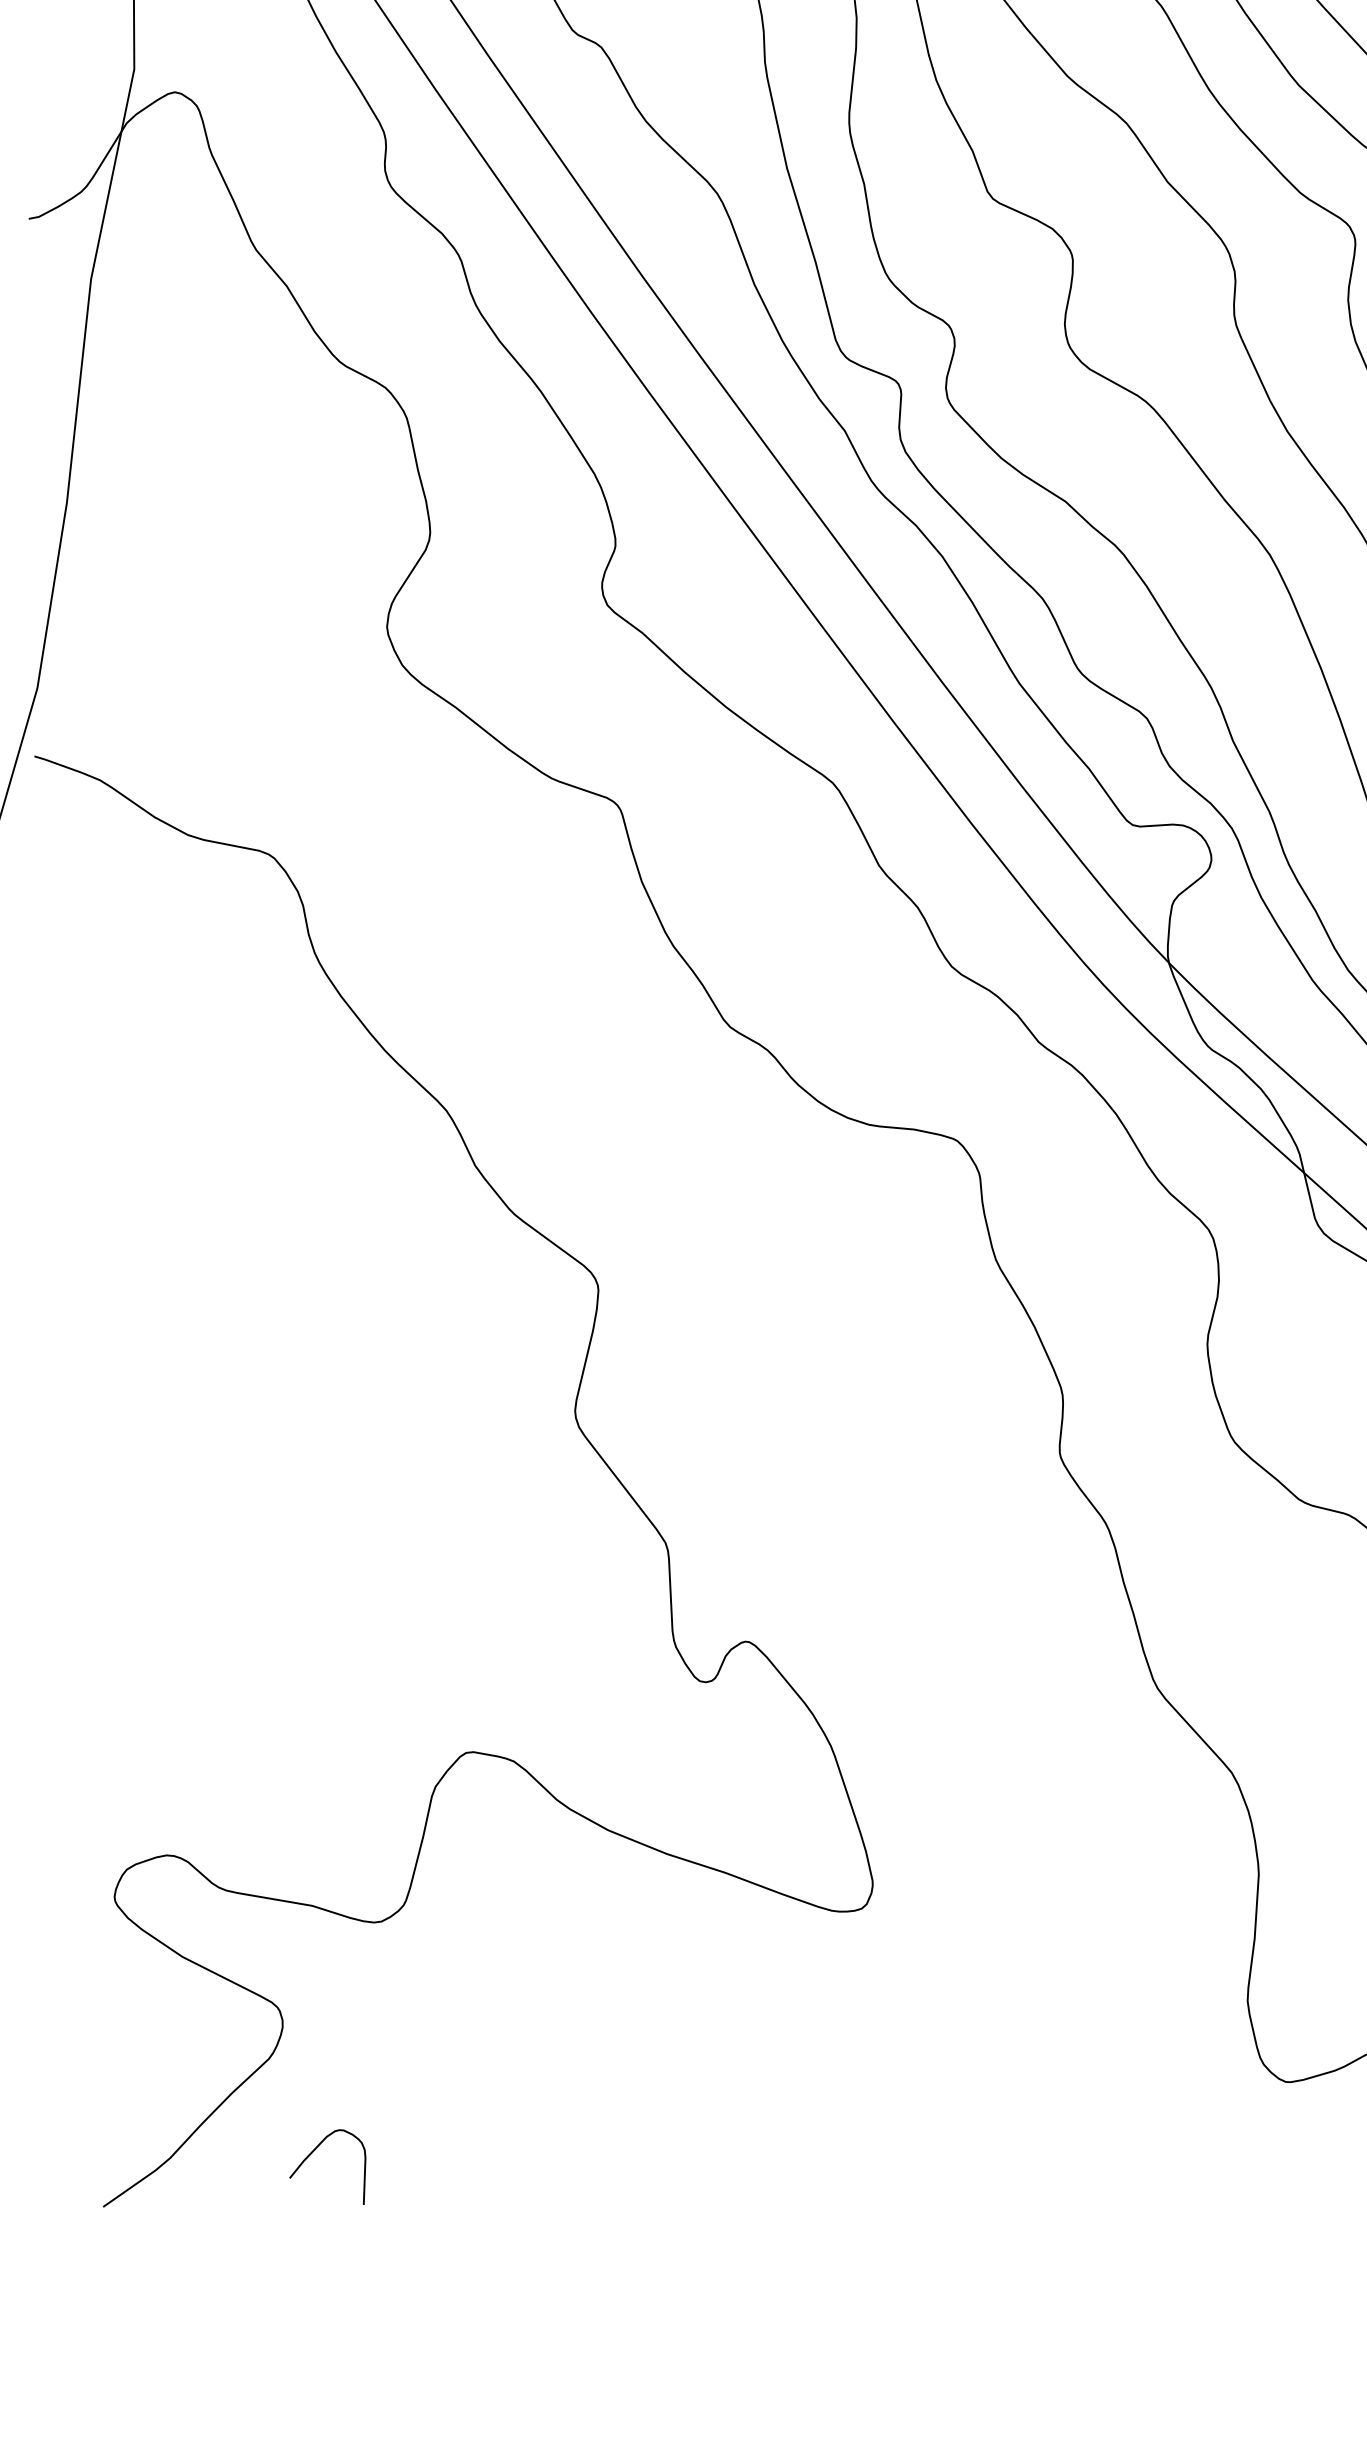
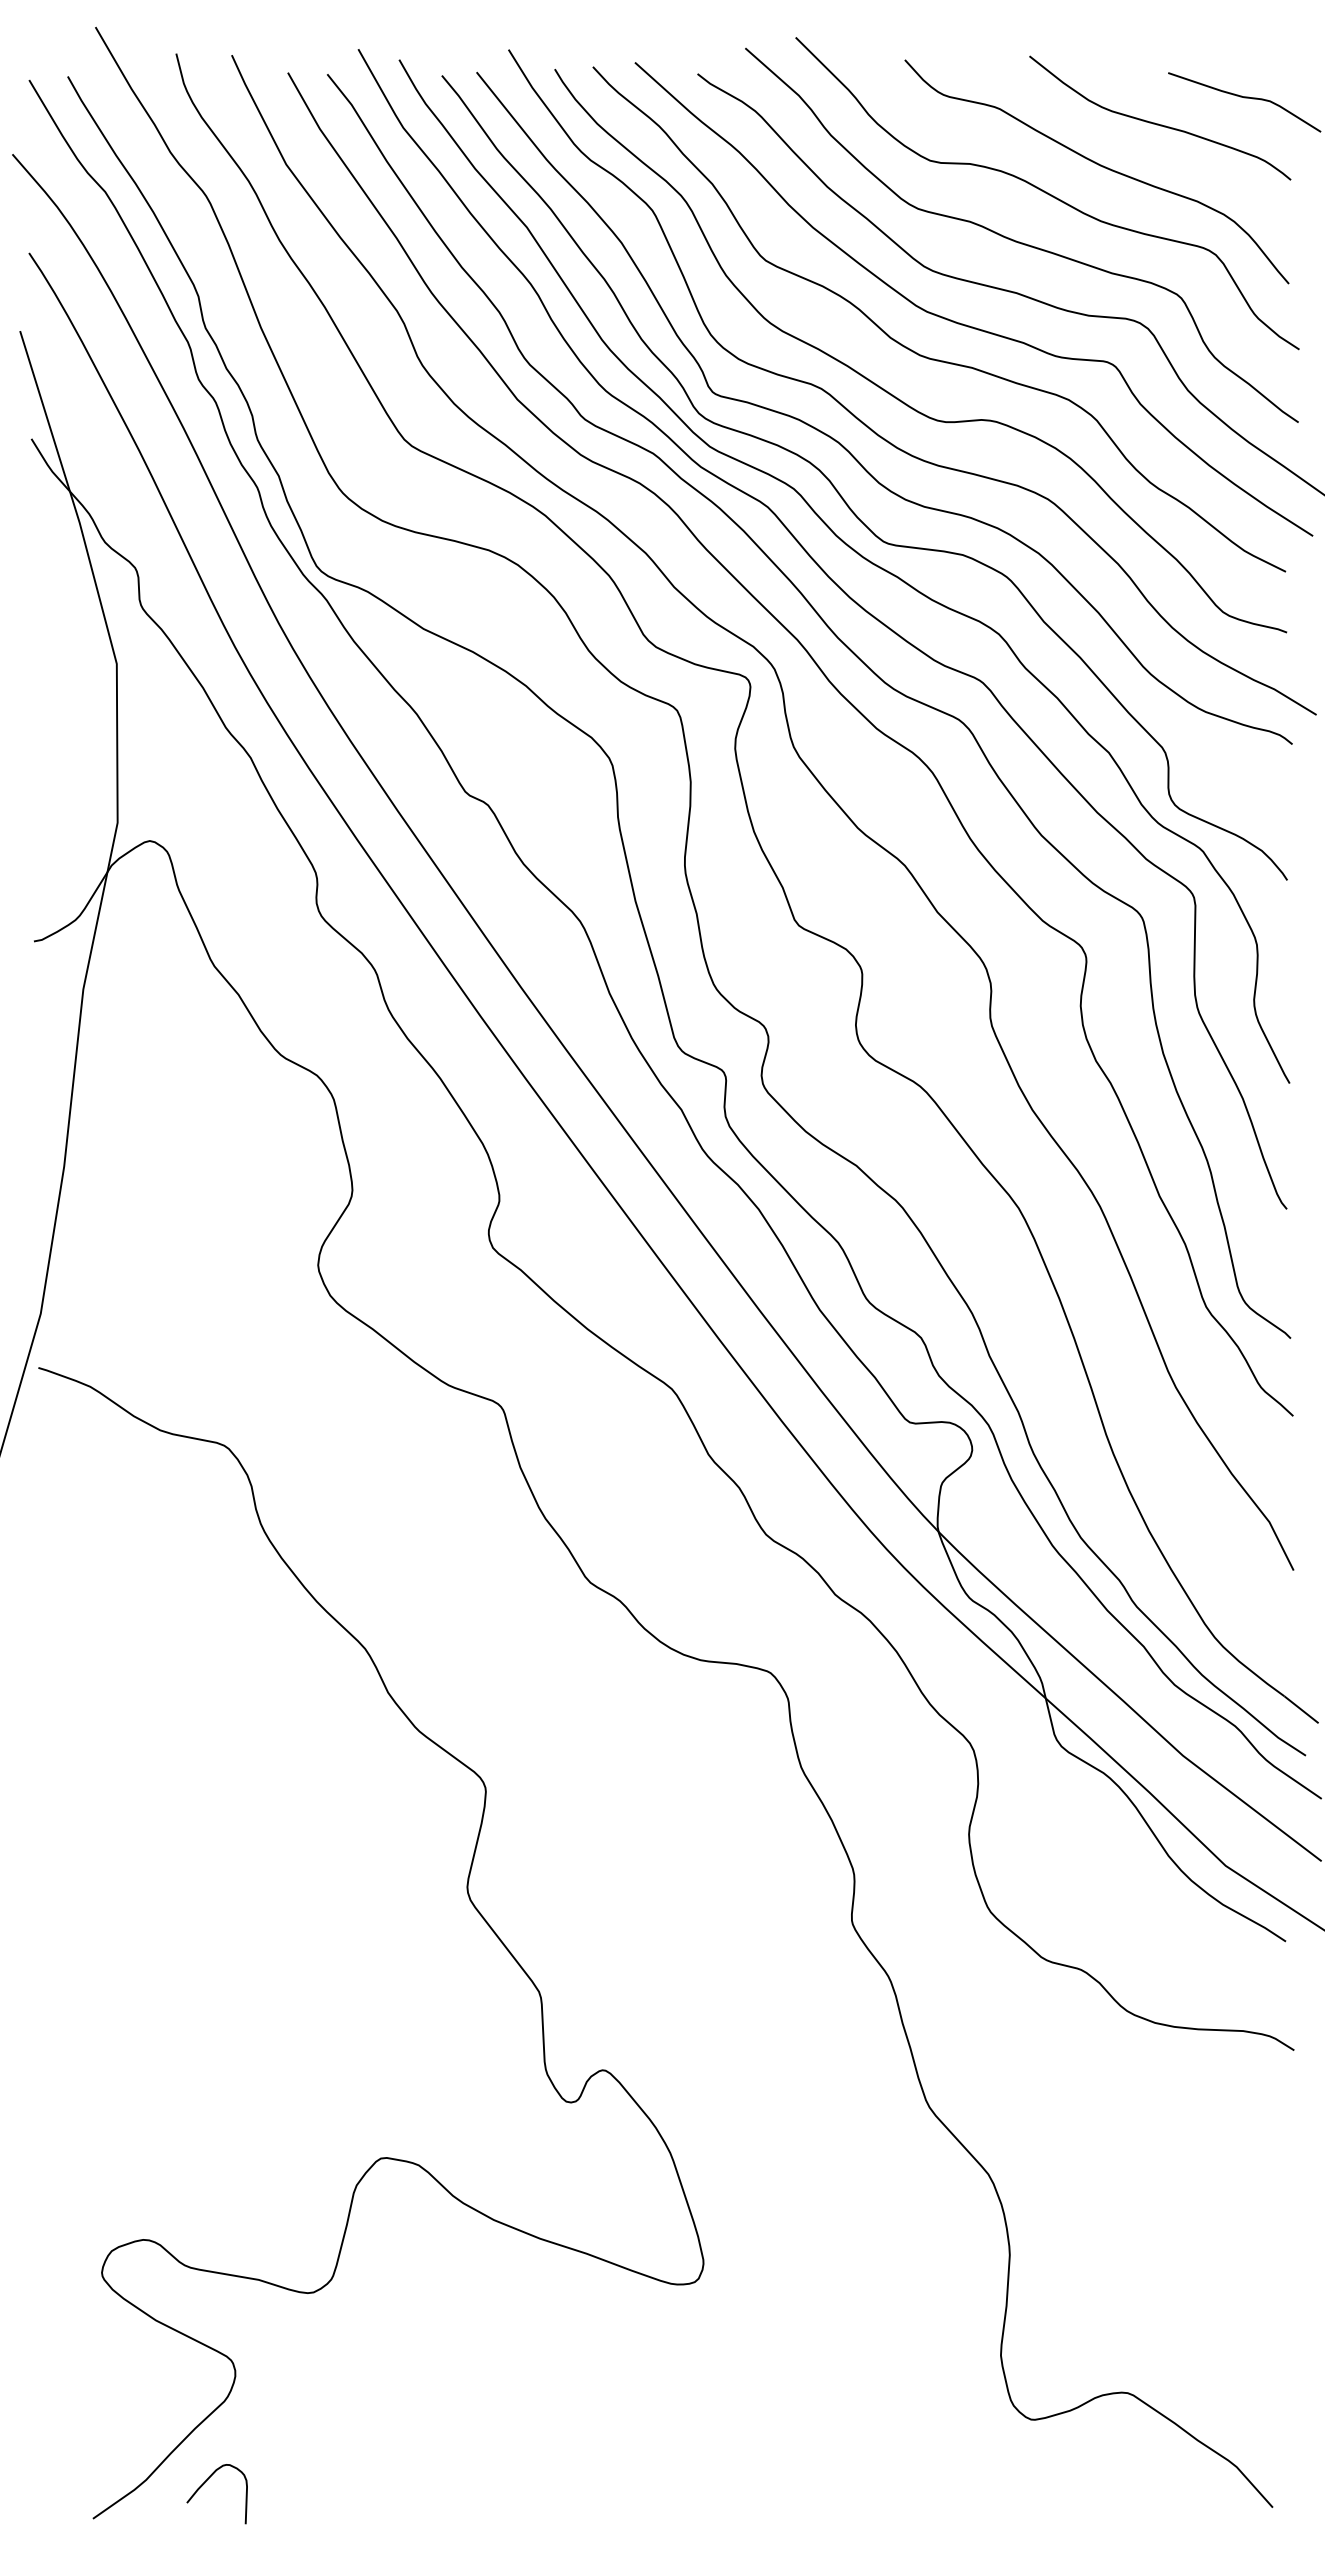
curve: (313, 2153) -> (205, 2483), moved

